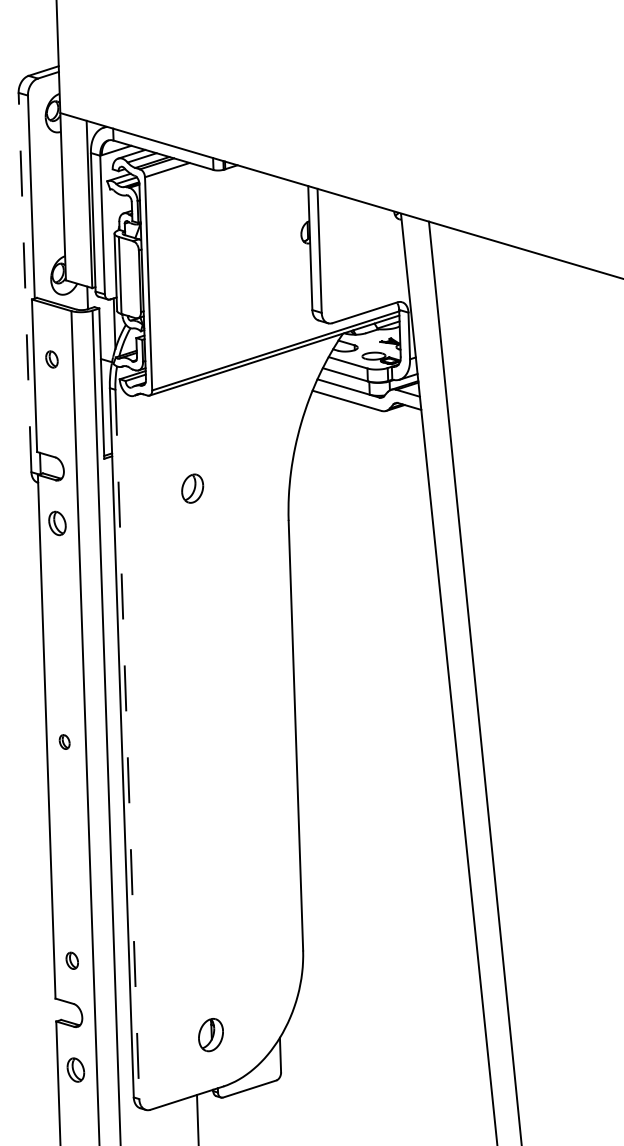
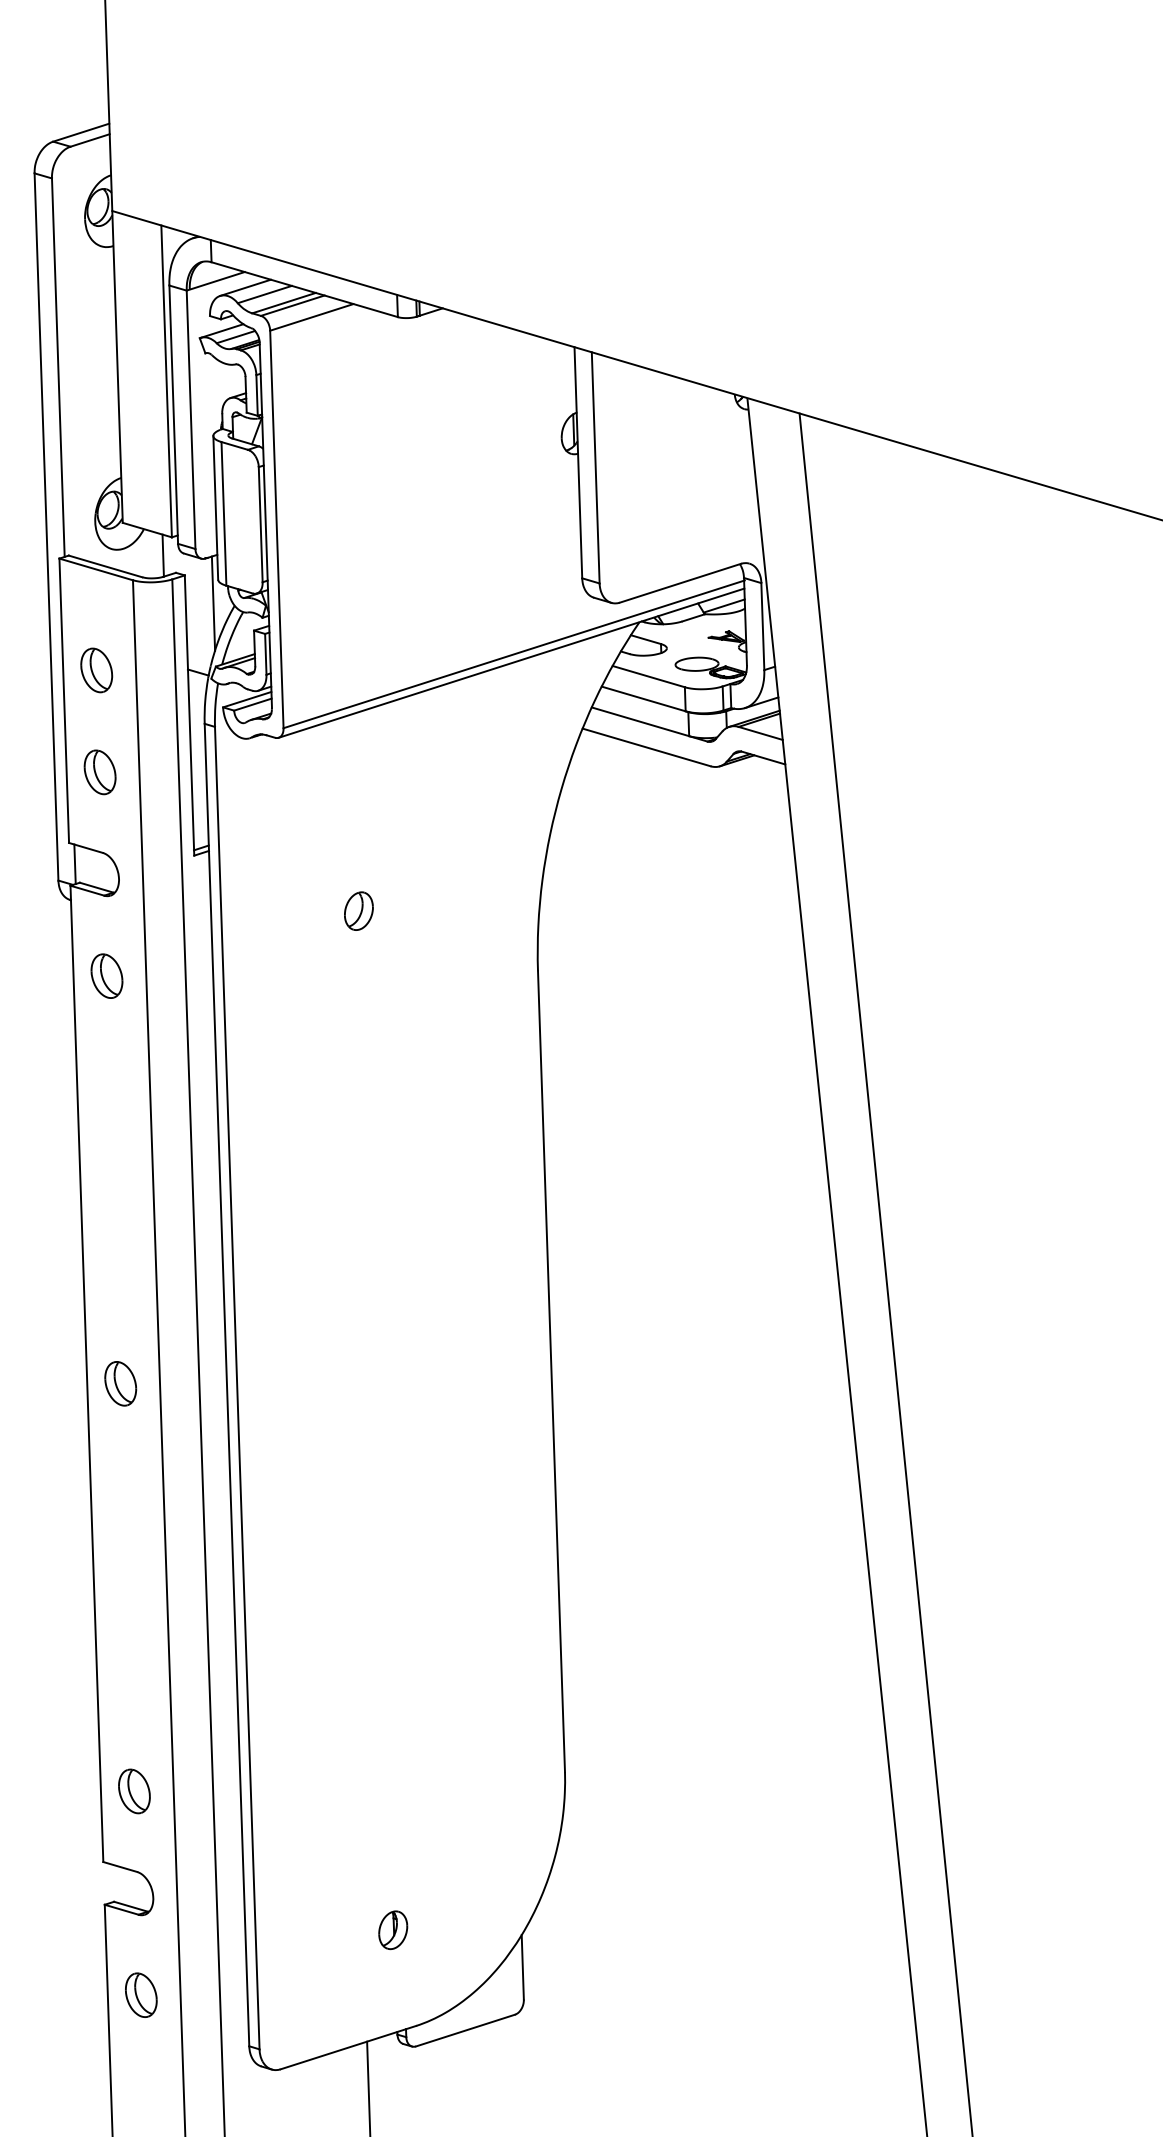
line: (25, 282) -> (47, 526), dashed -> solid
part: (51, 359) -> (95, 670), size x1.43
part: (53, 413) -> (99, 771), added
part: (192, 488) -> (358, 910), size x0.71
part: (64, 741) -> (120, 1382), size x1.67
line: (127, 744) -> (237, 1388), dashed -> solid
part: (72, 960) -> (134, 1790), size x1.43
part: (210, 1035) -> (392, 1930), size x0.62

